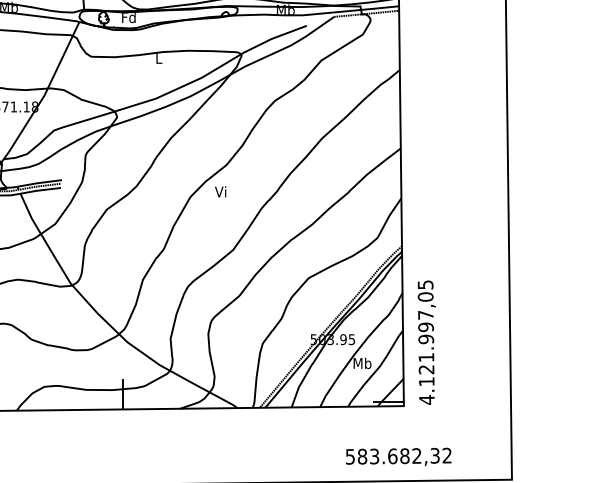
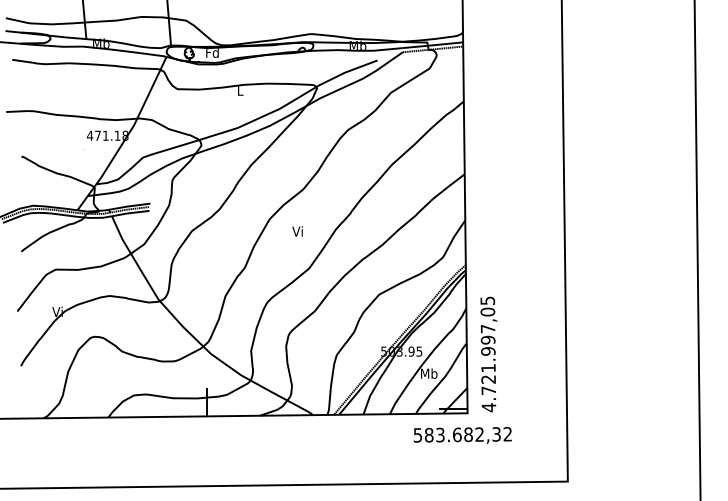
text: (220, 191) -> (297, 231), moved
text: (426, 381) -> (488, 390), 4.121.997,05 -> 4.721.997,05
text: (398, 456) -> (462, 435), moved

